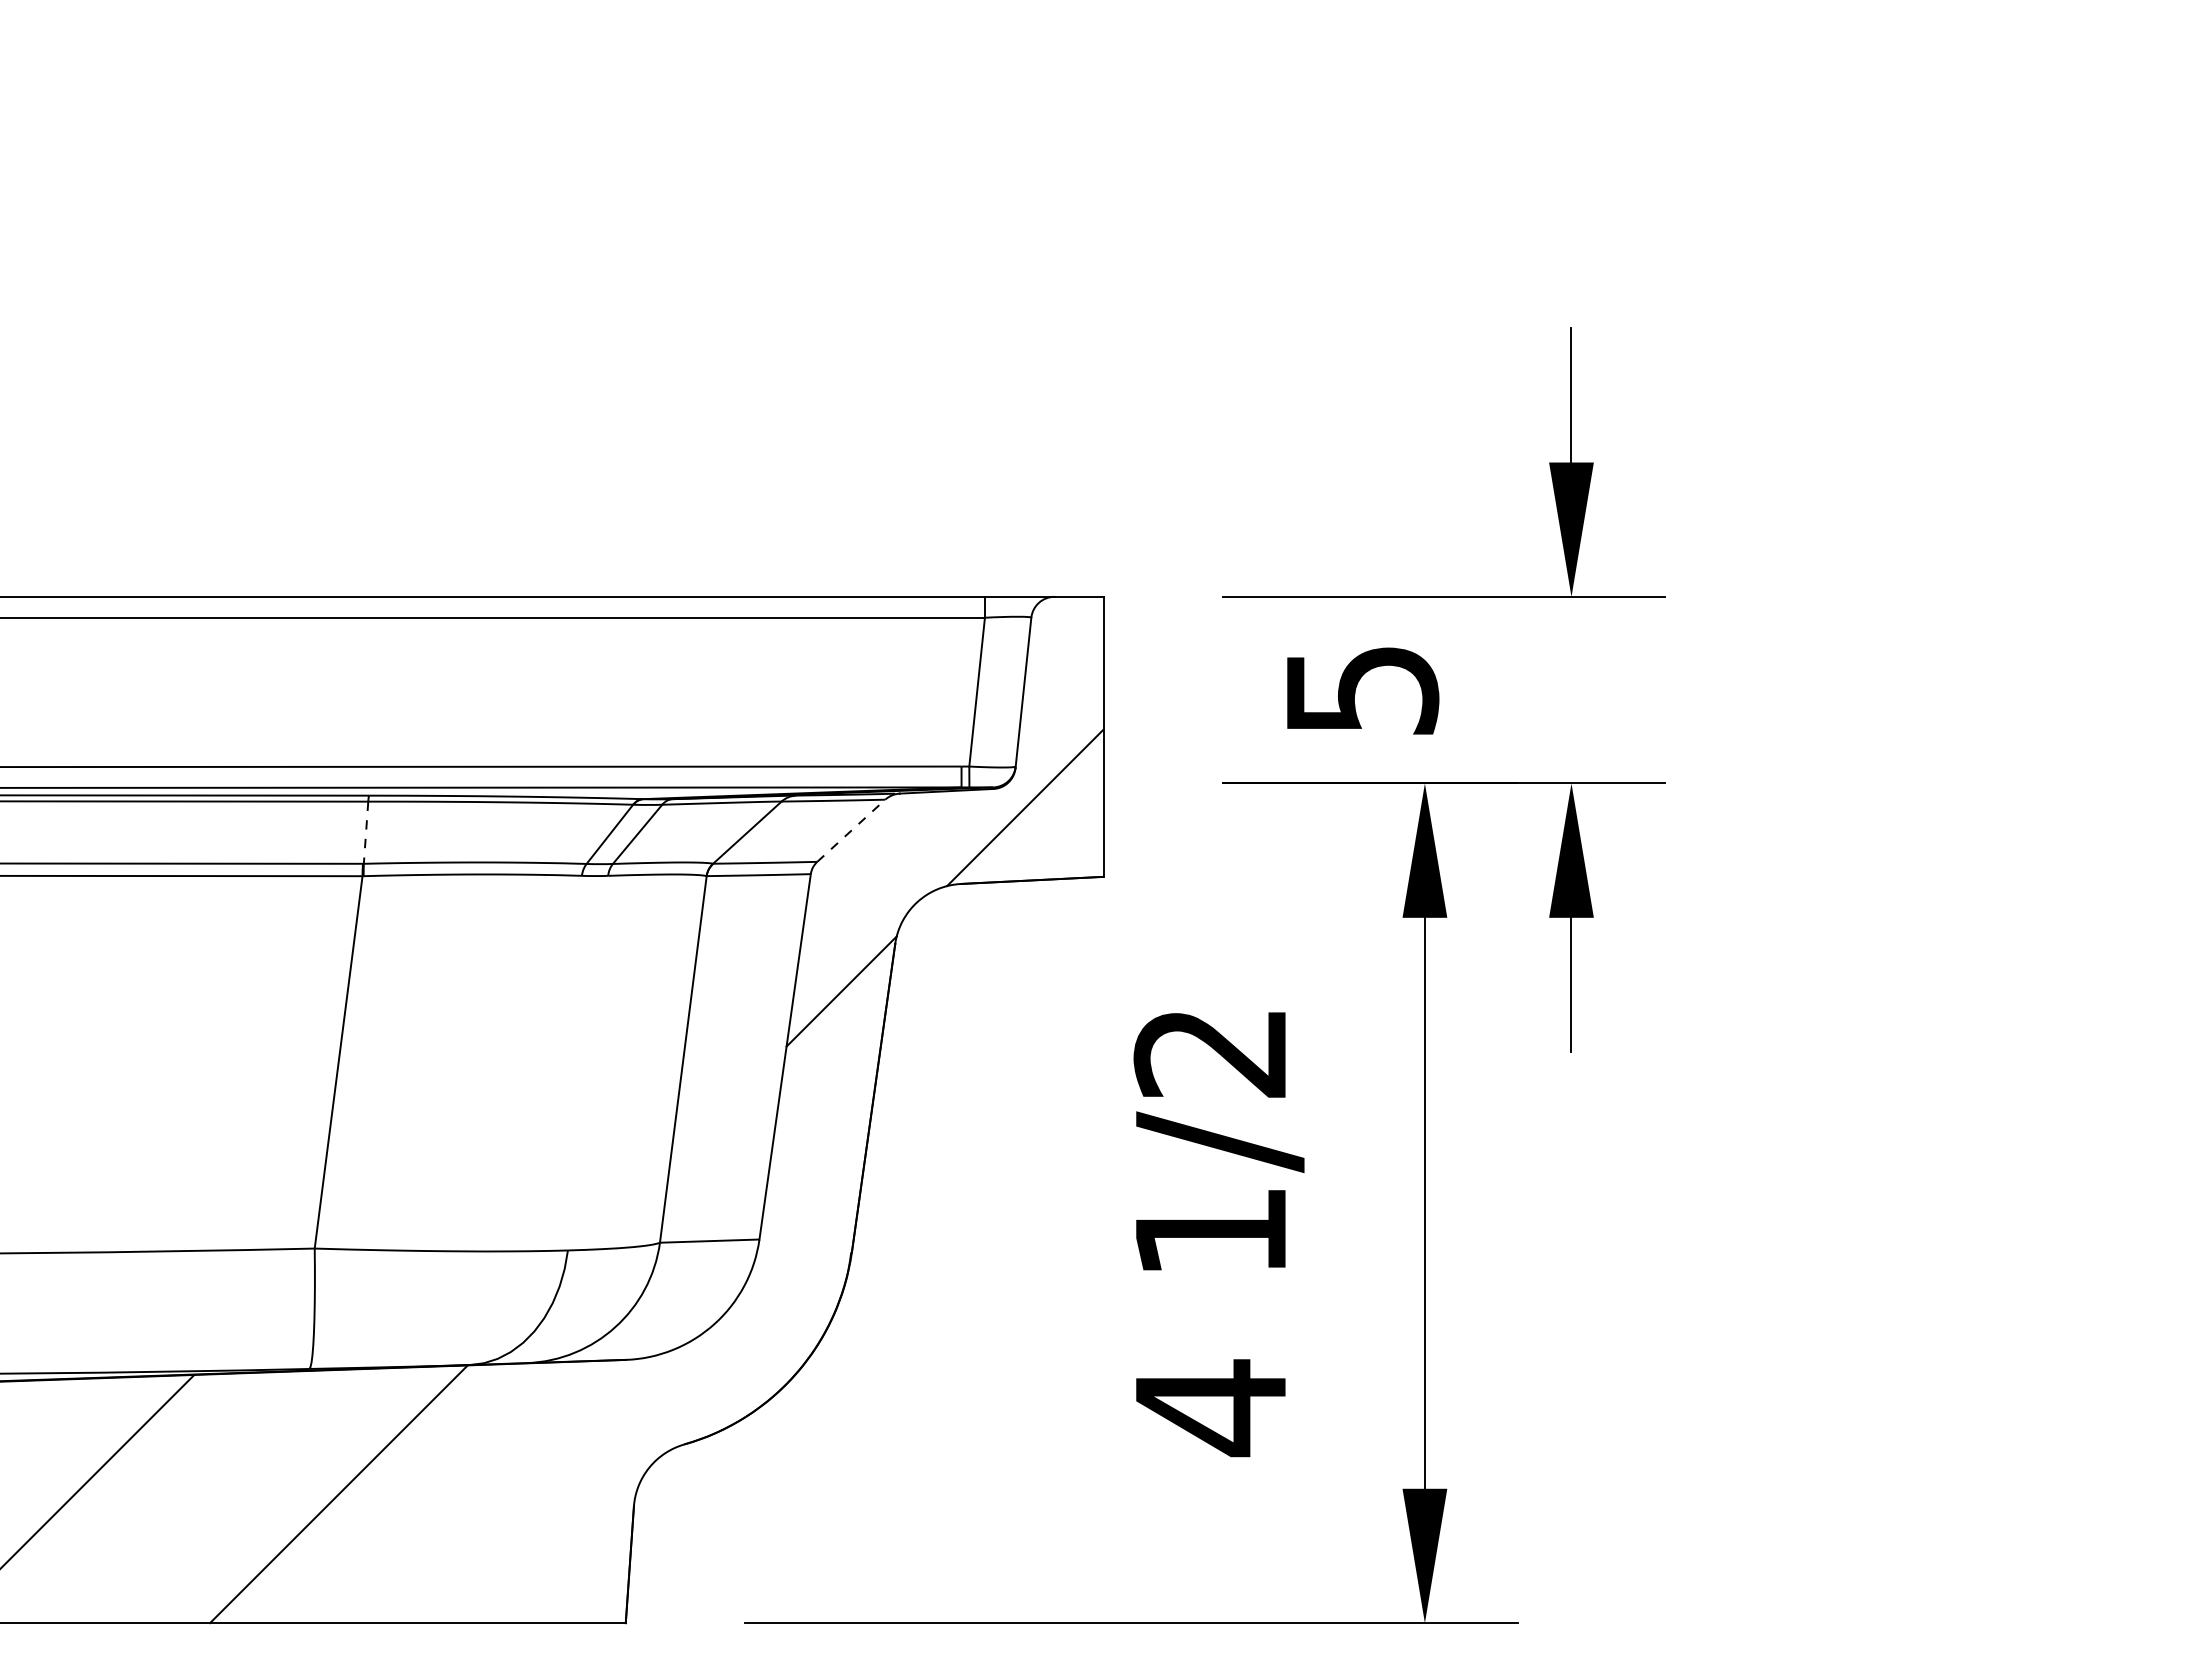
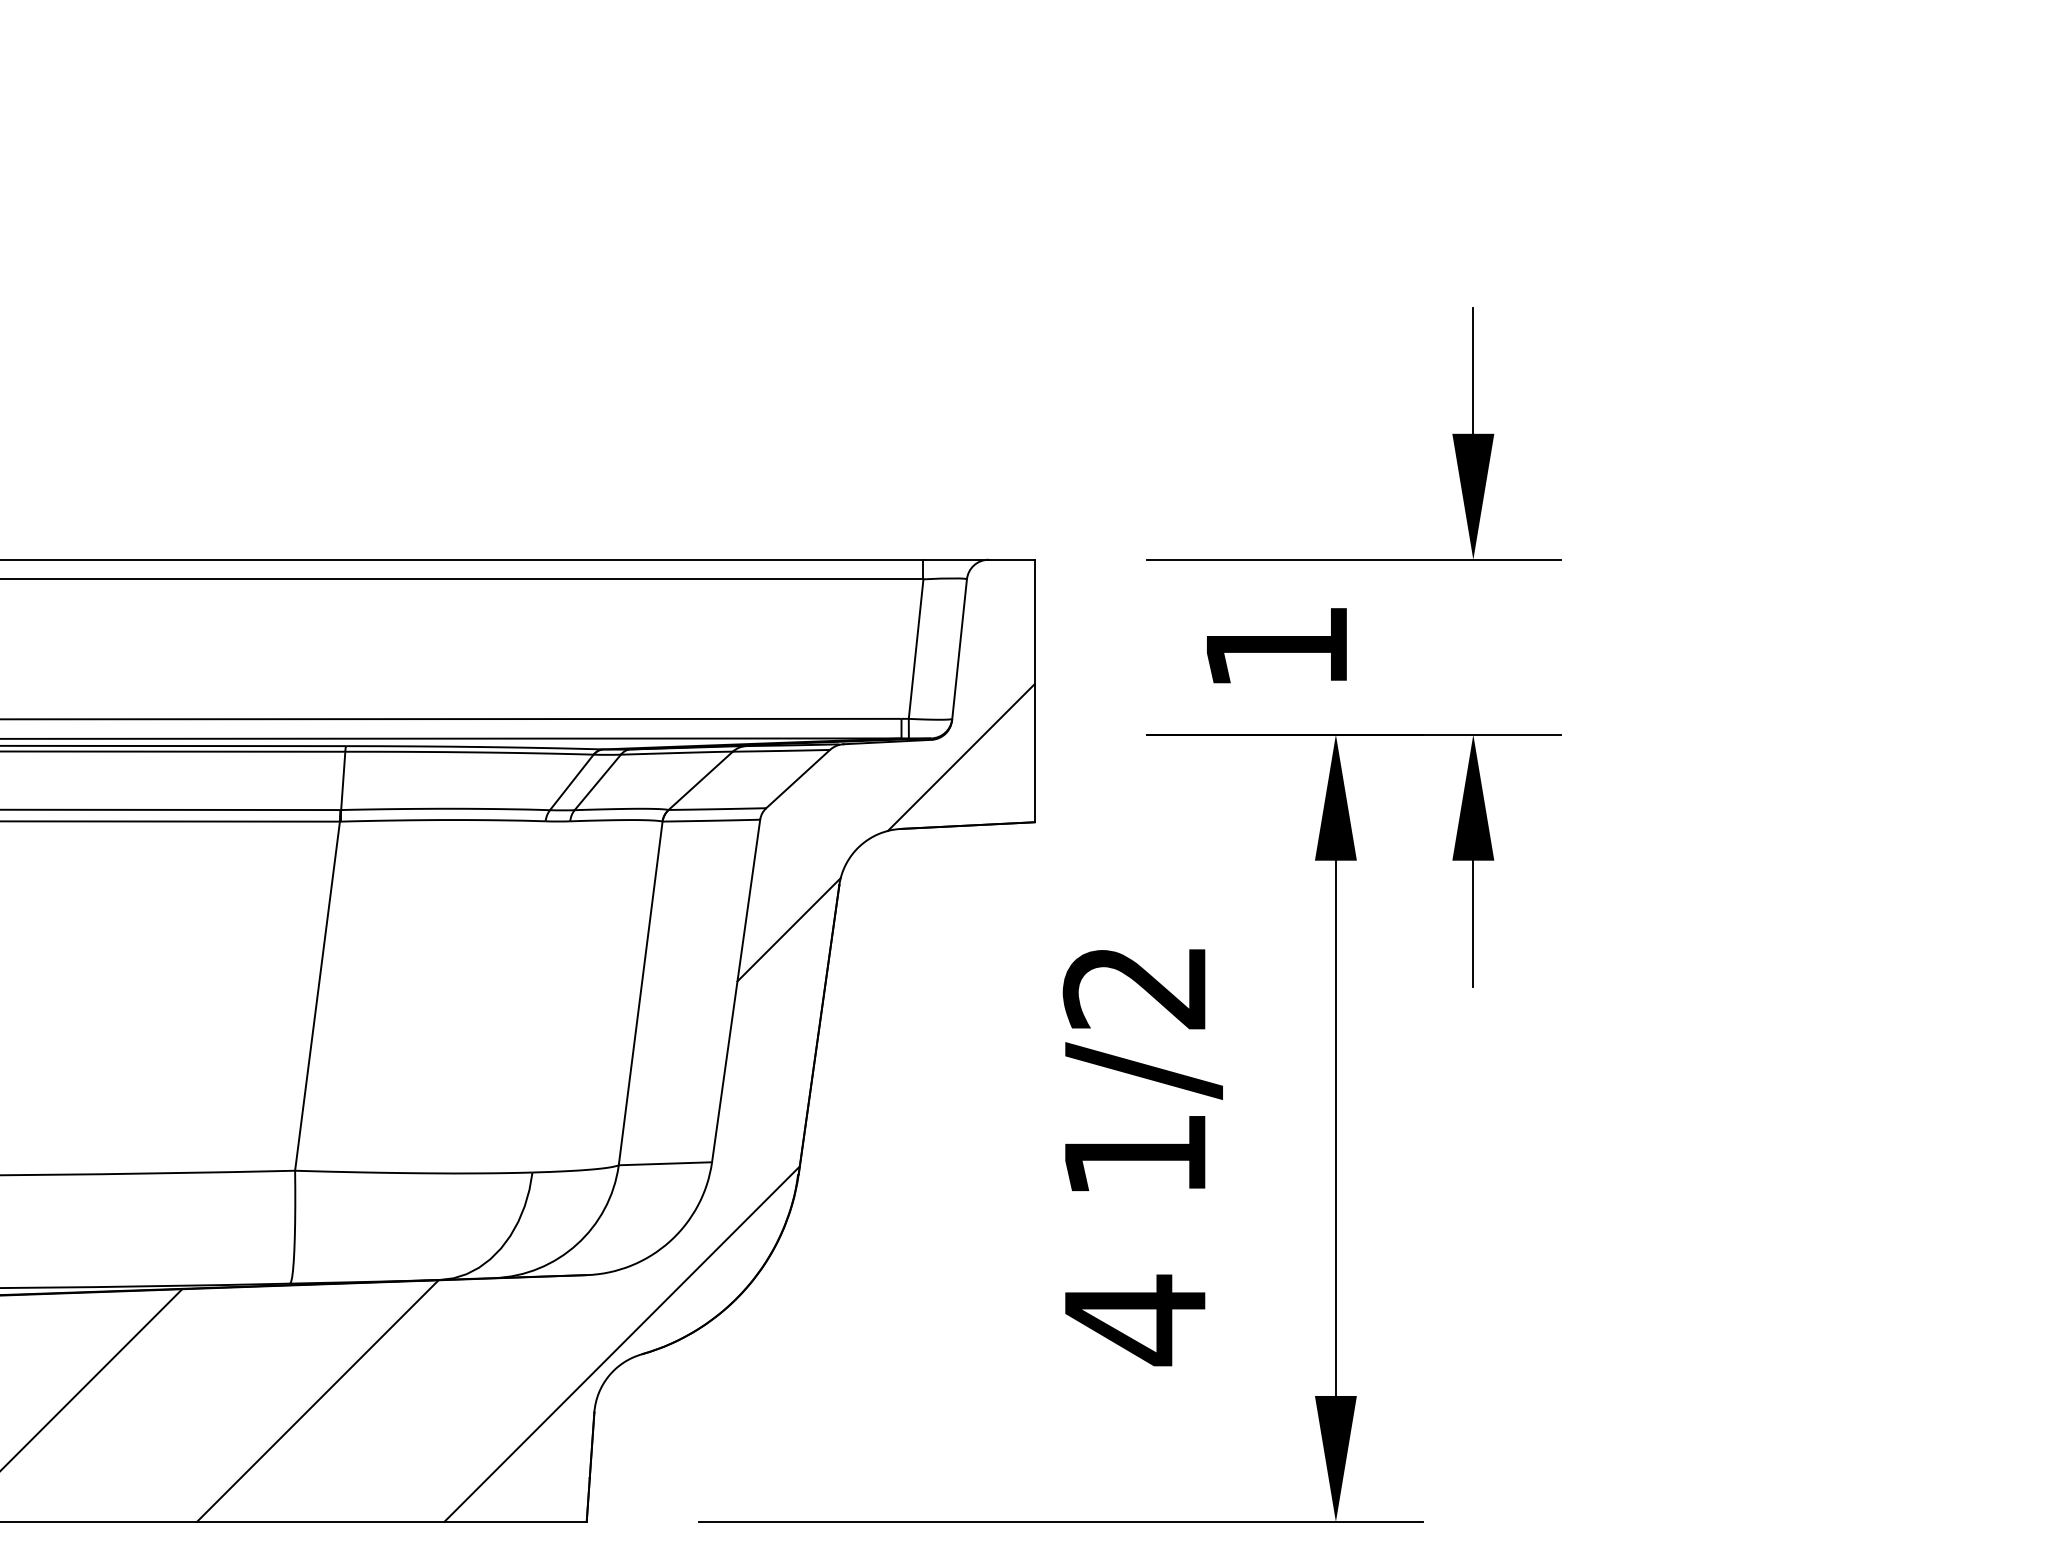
text: (1363, 690) -> (1278, 647), 5 -> 1
line: (851, 830) -> (798, 778), dashed -> solid
line: (366, 833) -> (343, 781), dashed -> solid
line: (663, 1433) -> (622, 1344), added

